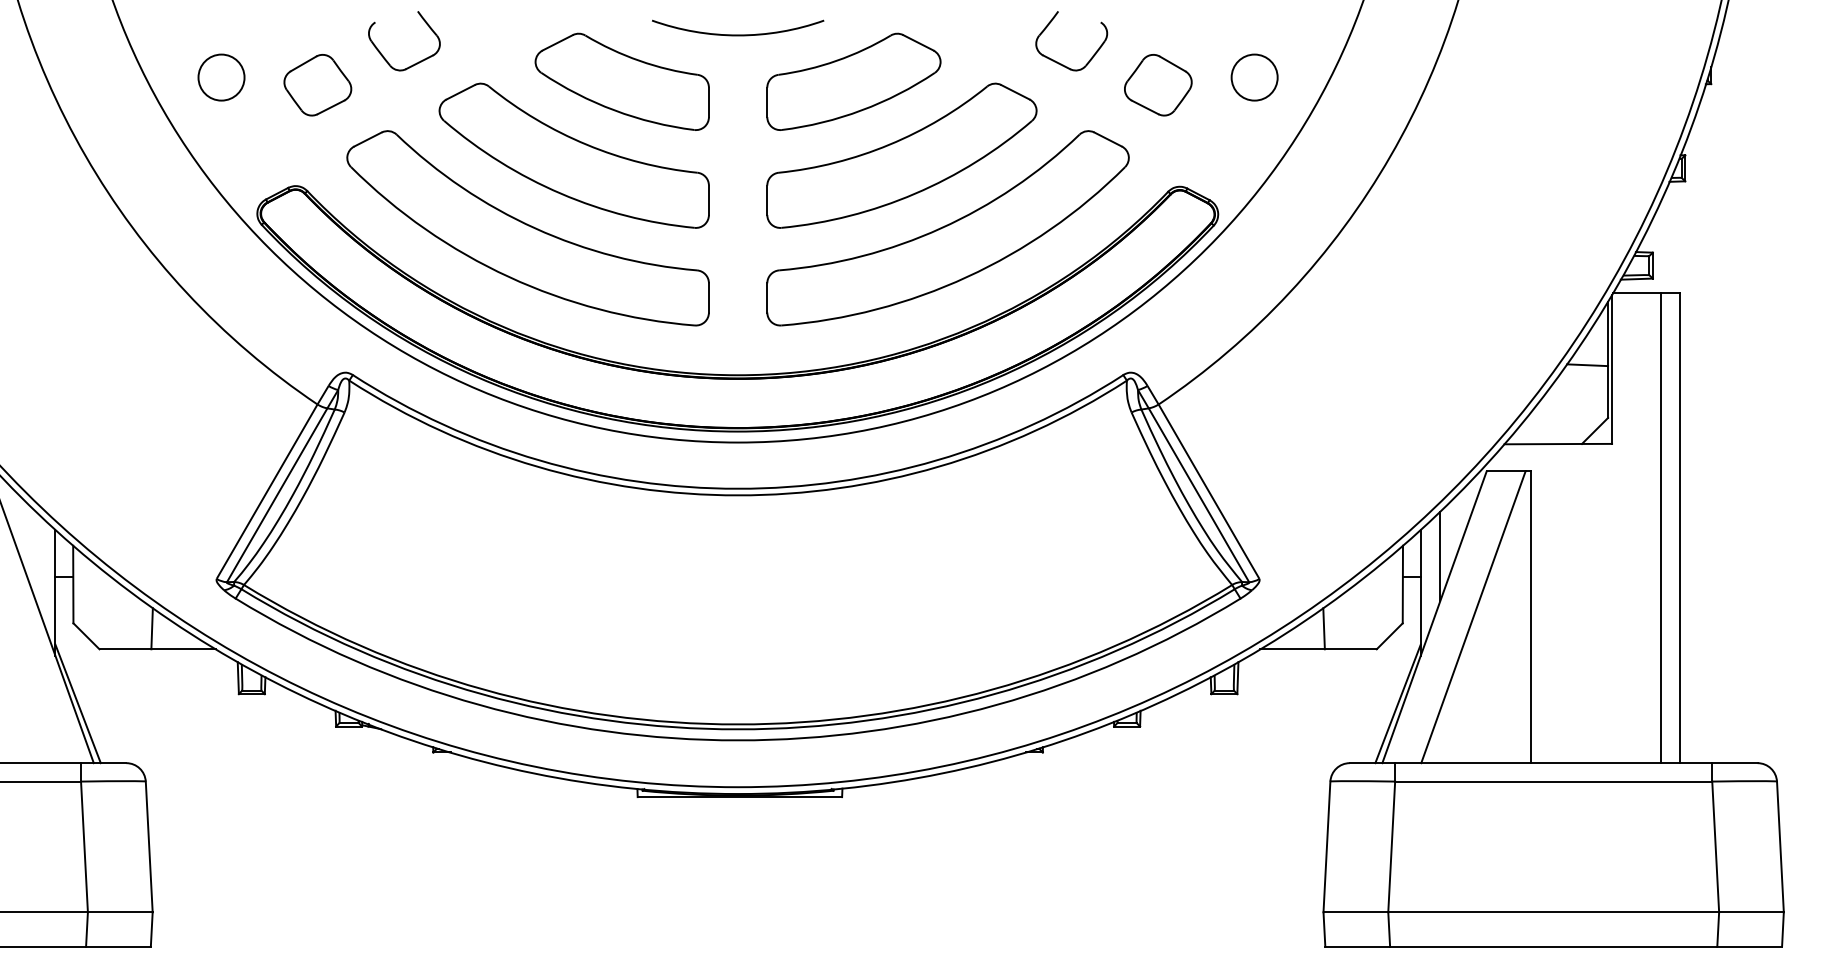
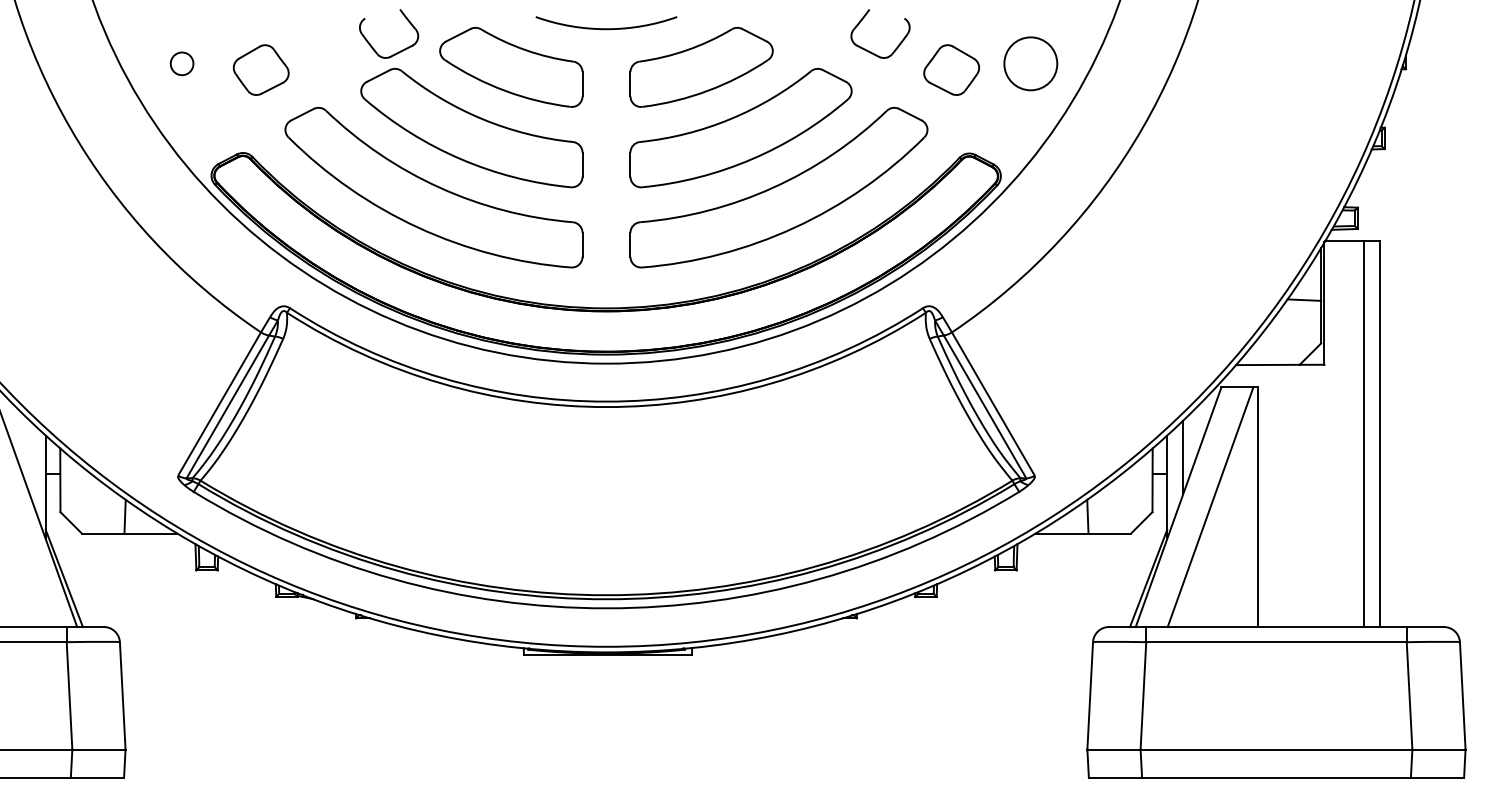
part: (414, 63) -> (397, 52), moved
circle: (221, 77) -> (182, 63), size x0.6
circle: (1254, 77) -> (1030, 63), size x1.4

